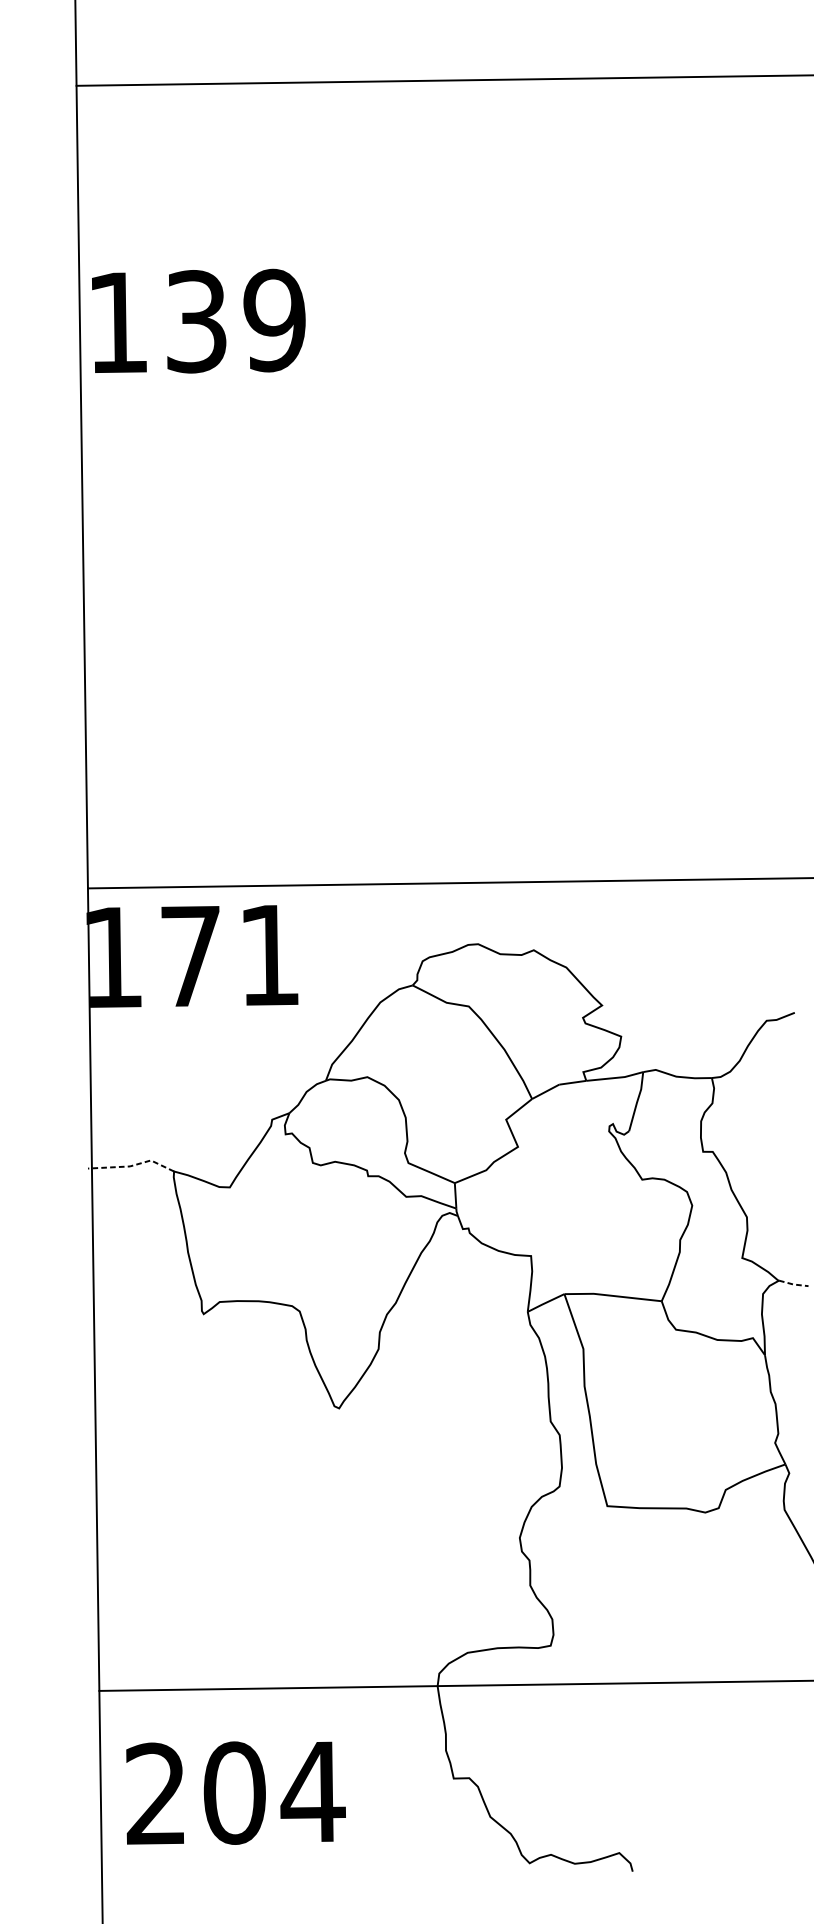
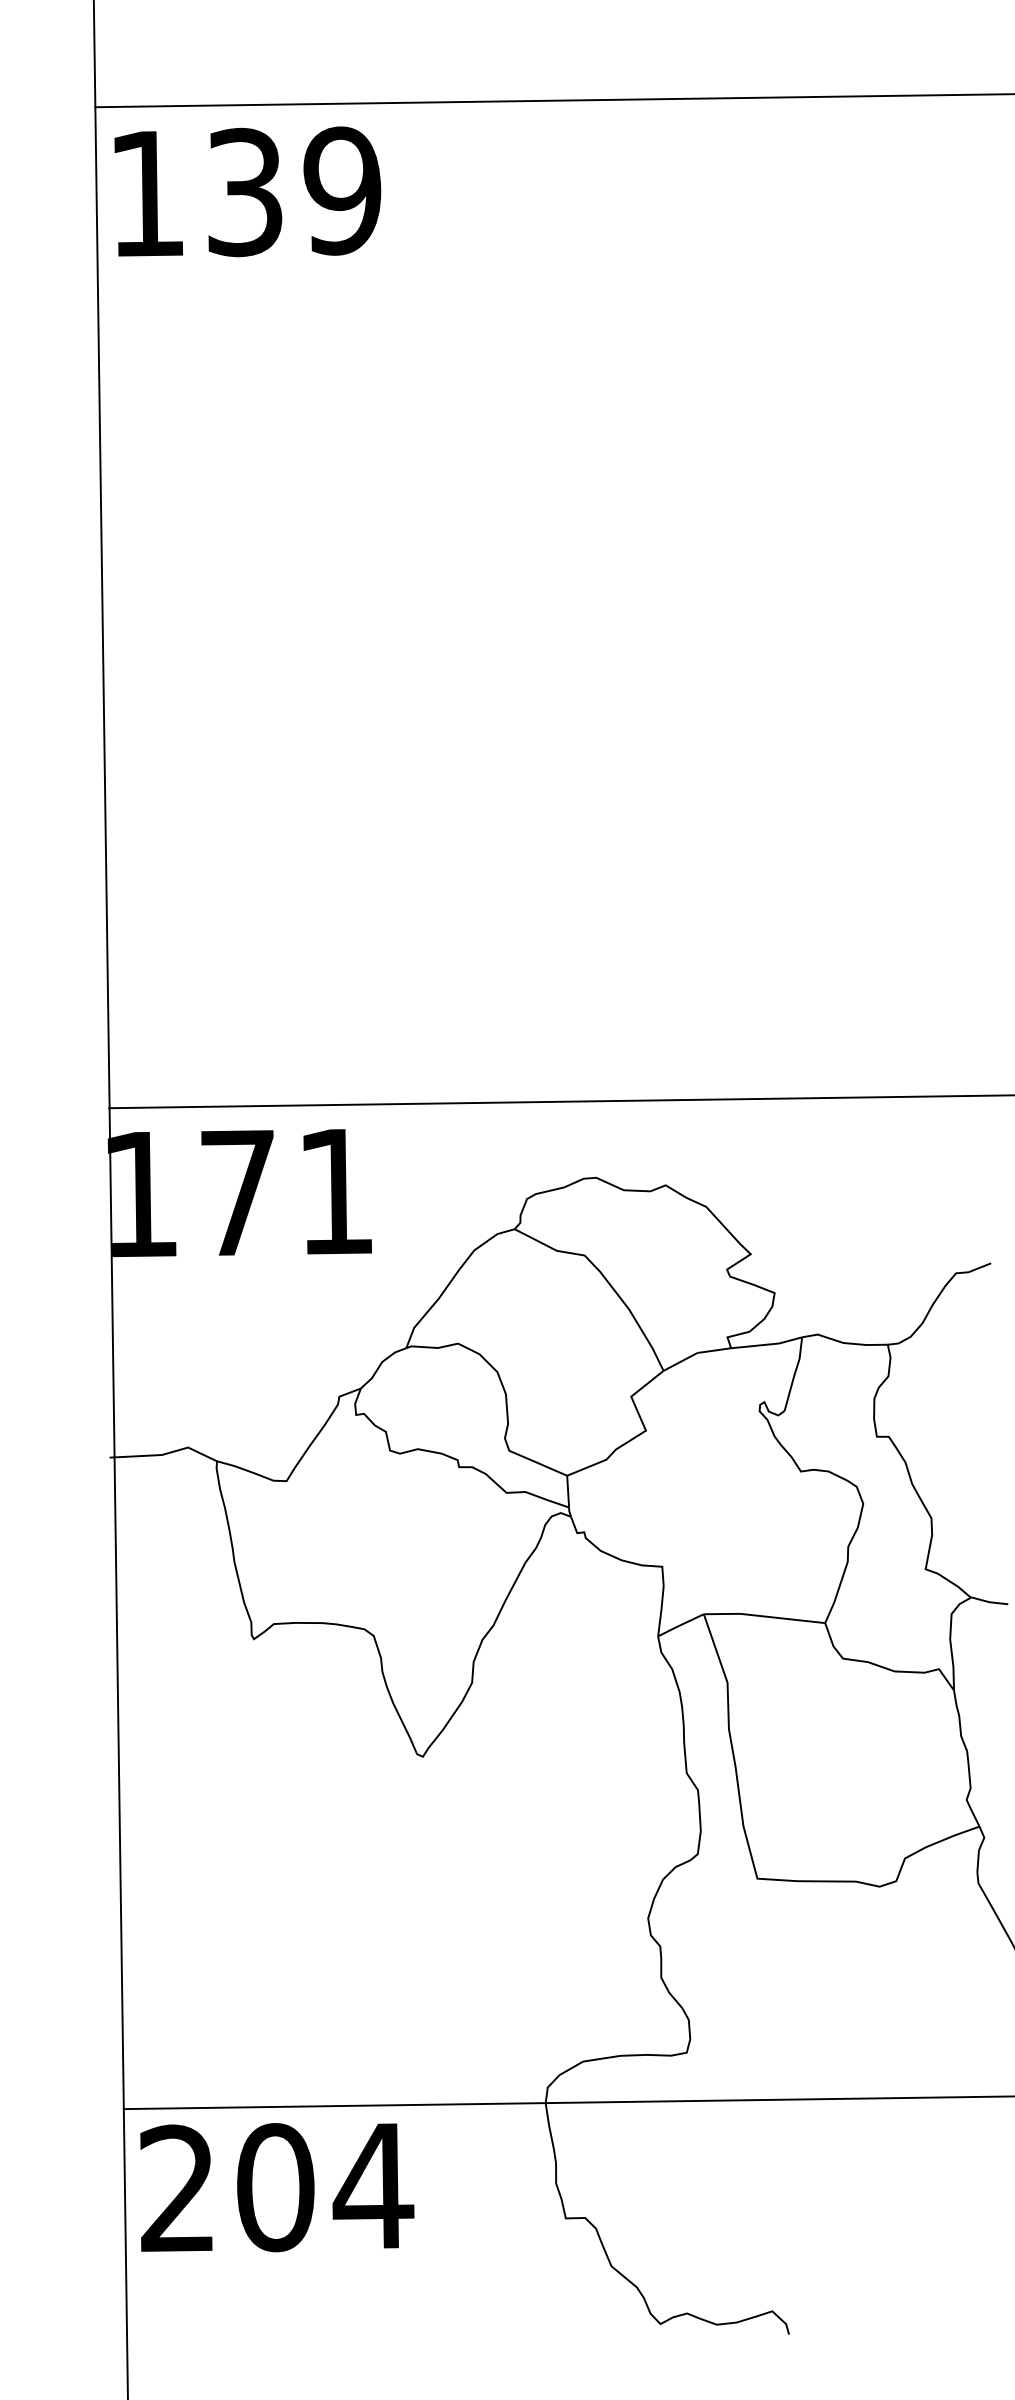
text: (198, 320) -> (247, 191), moved
line: (131, 1166) -> (164, 1454), dashed -> solid
line: (793, 1284) -> (989, 1602), dashed -> solid
text: (236, 1793) -> (277, 2187), moved

